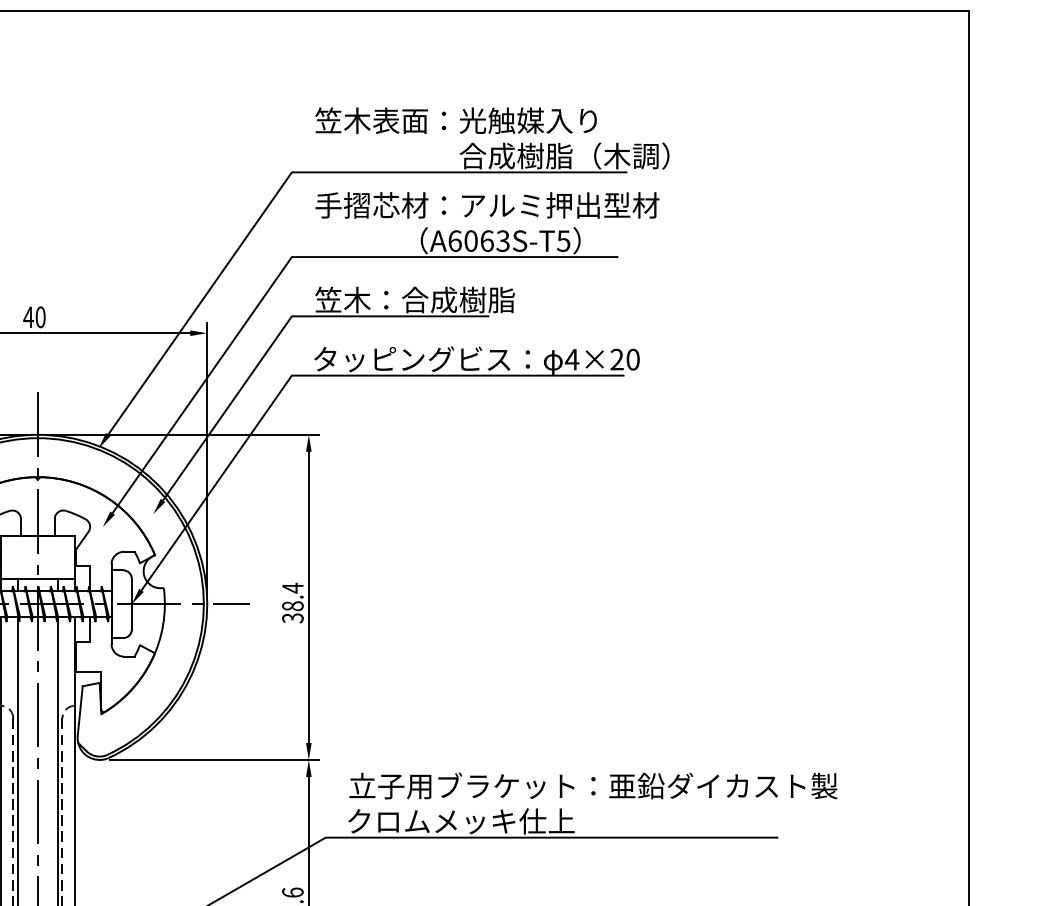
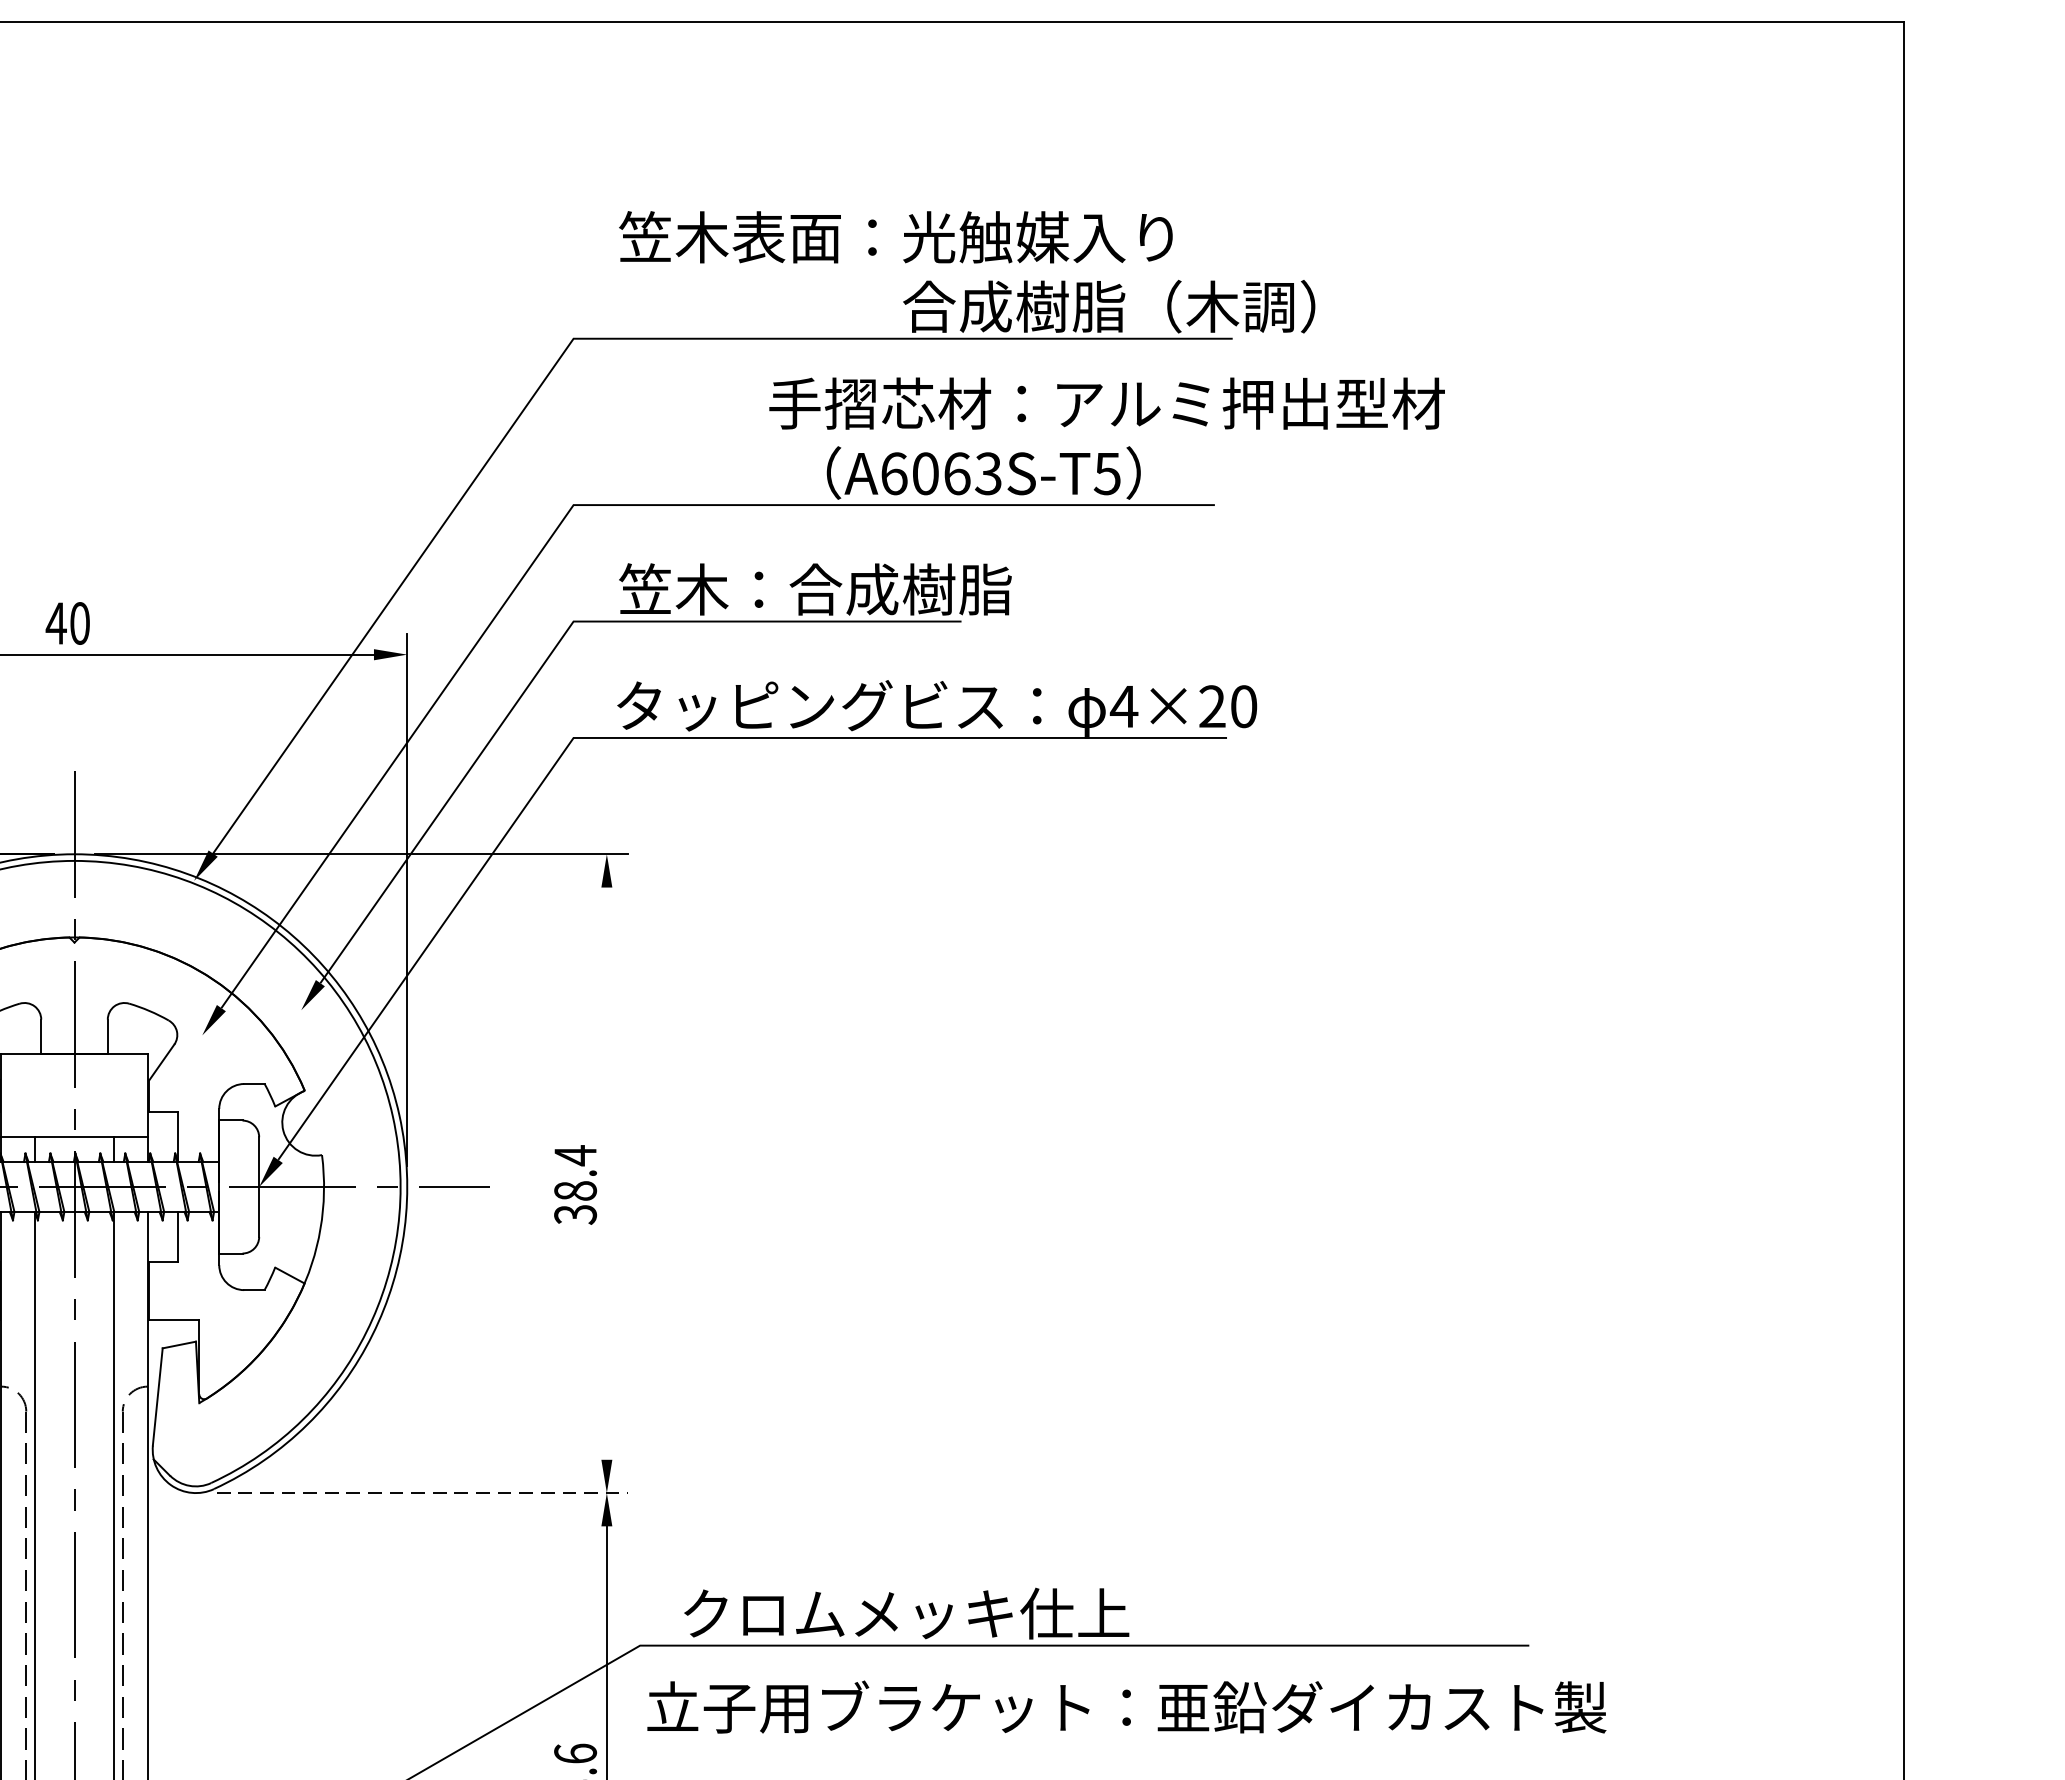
text: (487, 205) -> (1107, 403), moved
line: (308, 597) -> (606, 1173), removed
line: (214, 759) -> (421, 1492), solid -> dashed
text: (593, 785) -> (1126, 1706), moved

